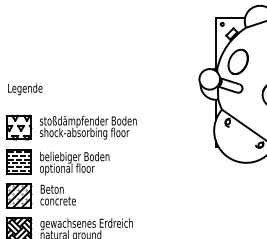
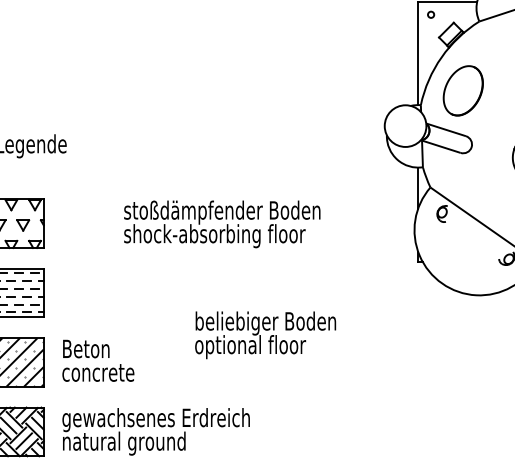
text: (88, 127) -> (222, 223), moved
text: (74, 163) -> (265, 335), moved

